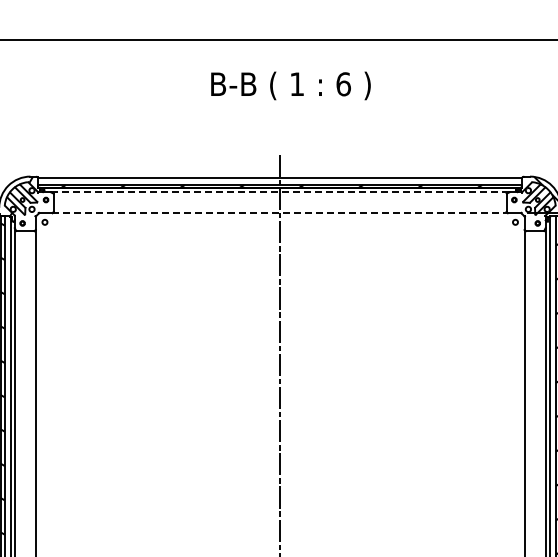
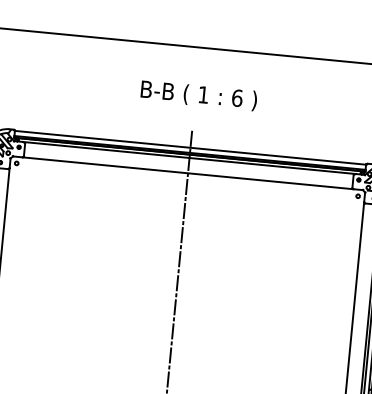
text: (290, 85) -> (198, 95), moved
line: (280, 192) -> (189, 158), dashed -> solid
line: (280, 213) -> (188, 173), dashed -> solid

